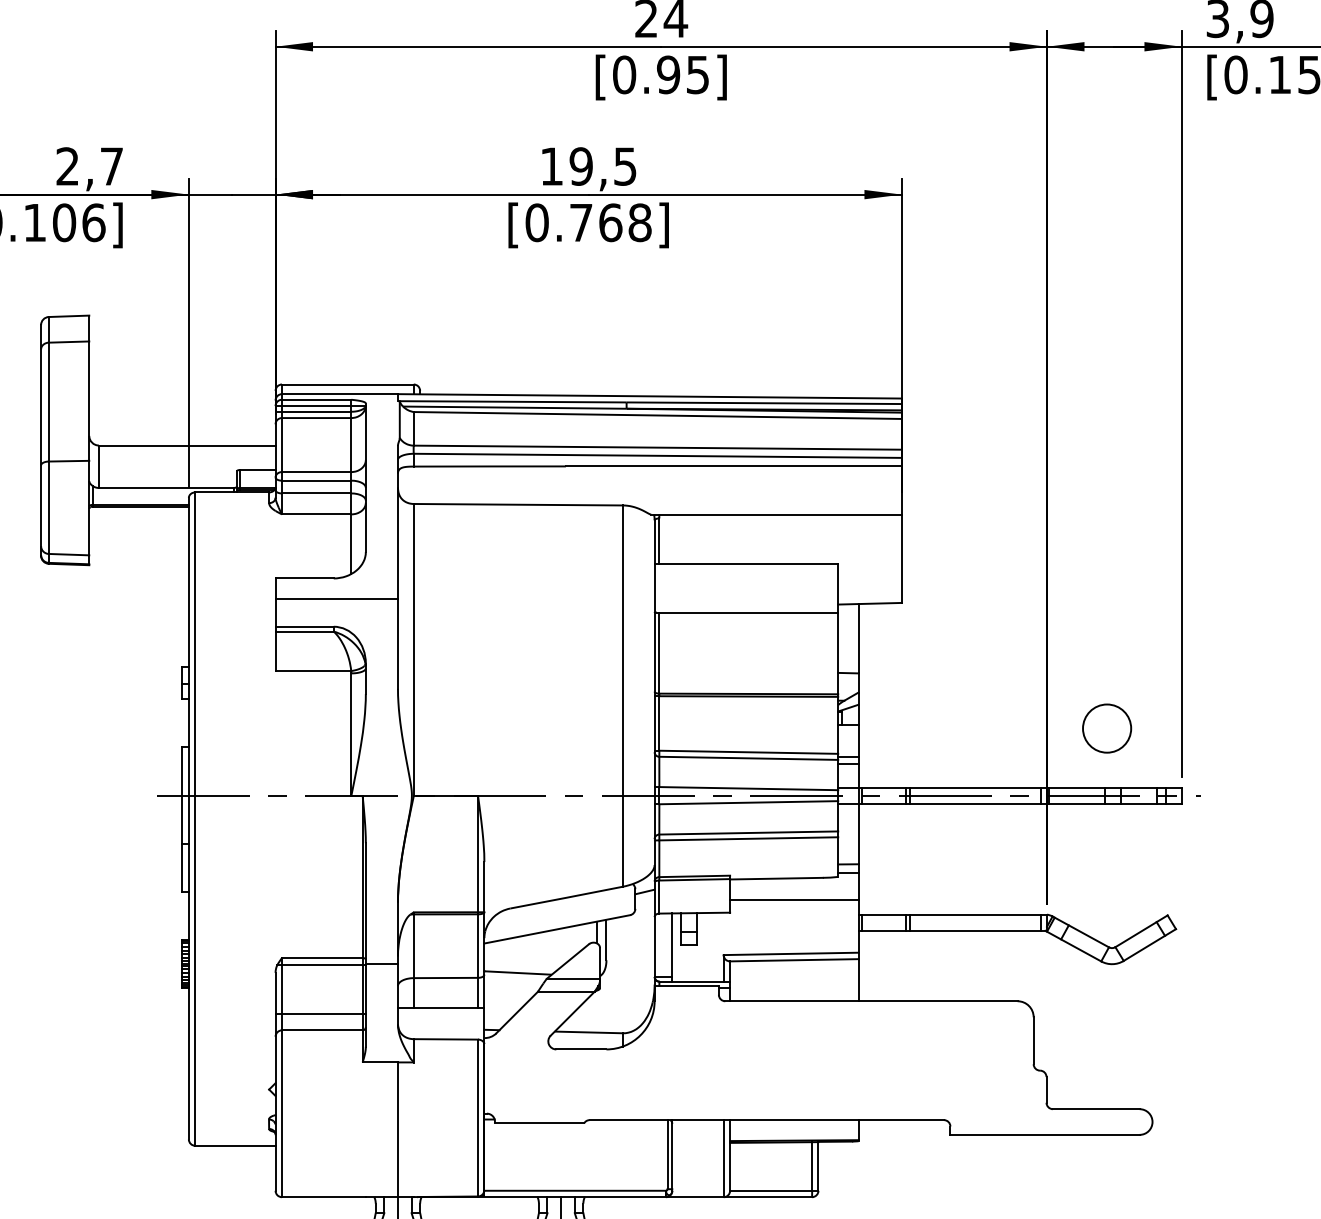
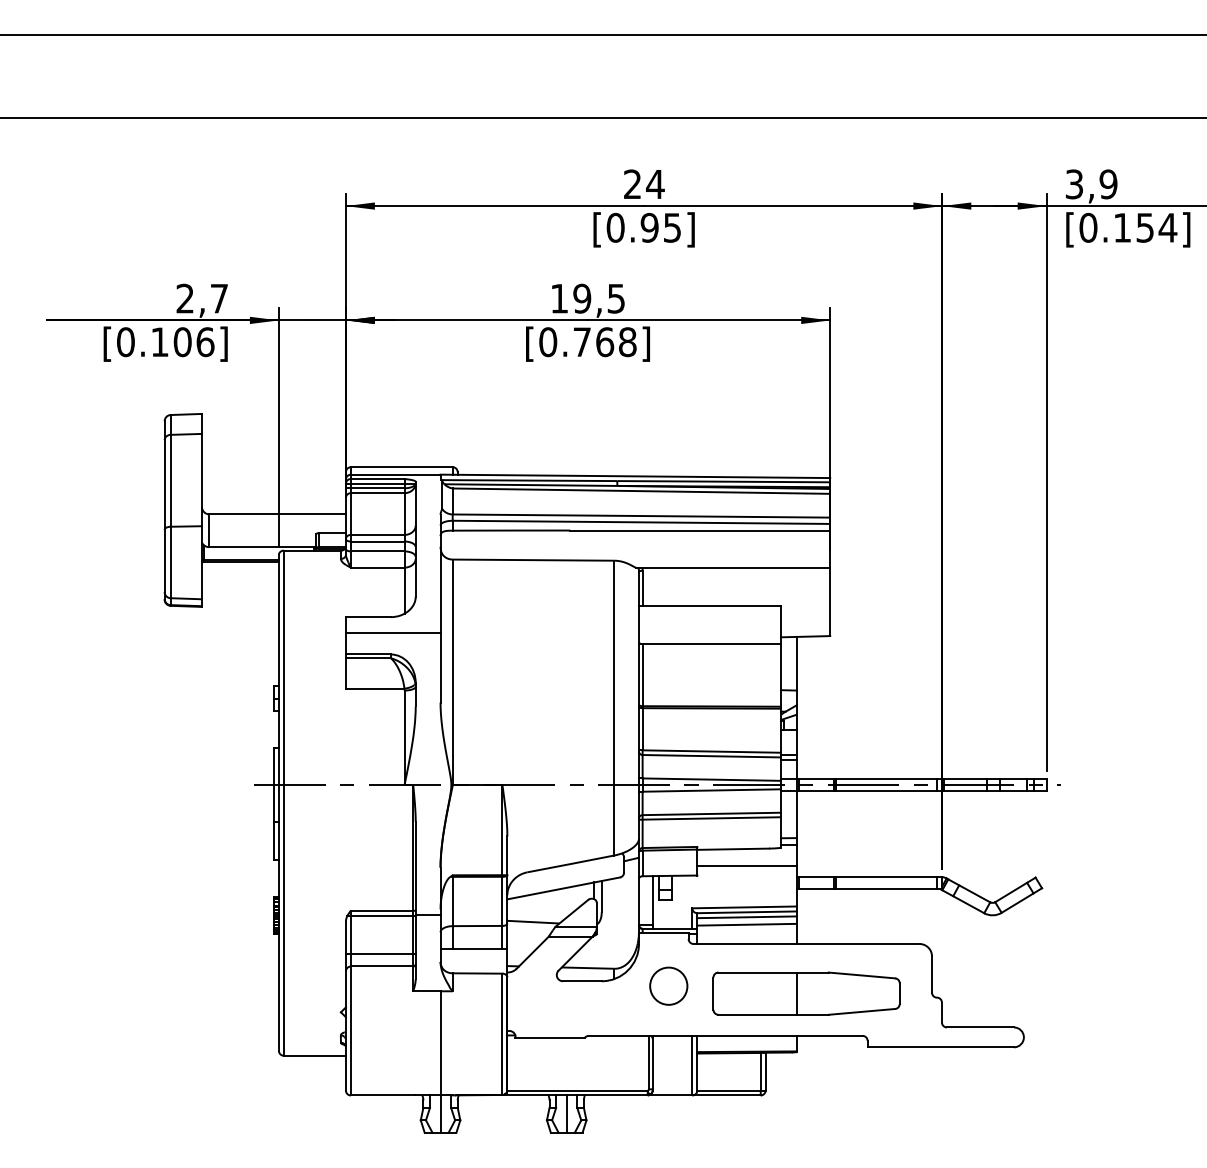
circle: (1106, 727) -> (668, 985), moved
line: (793, 966) -> (746, 917), added
line: (793, 976) -> (746, 924), added
part: (871, 1065) -> (806, 993), added

